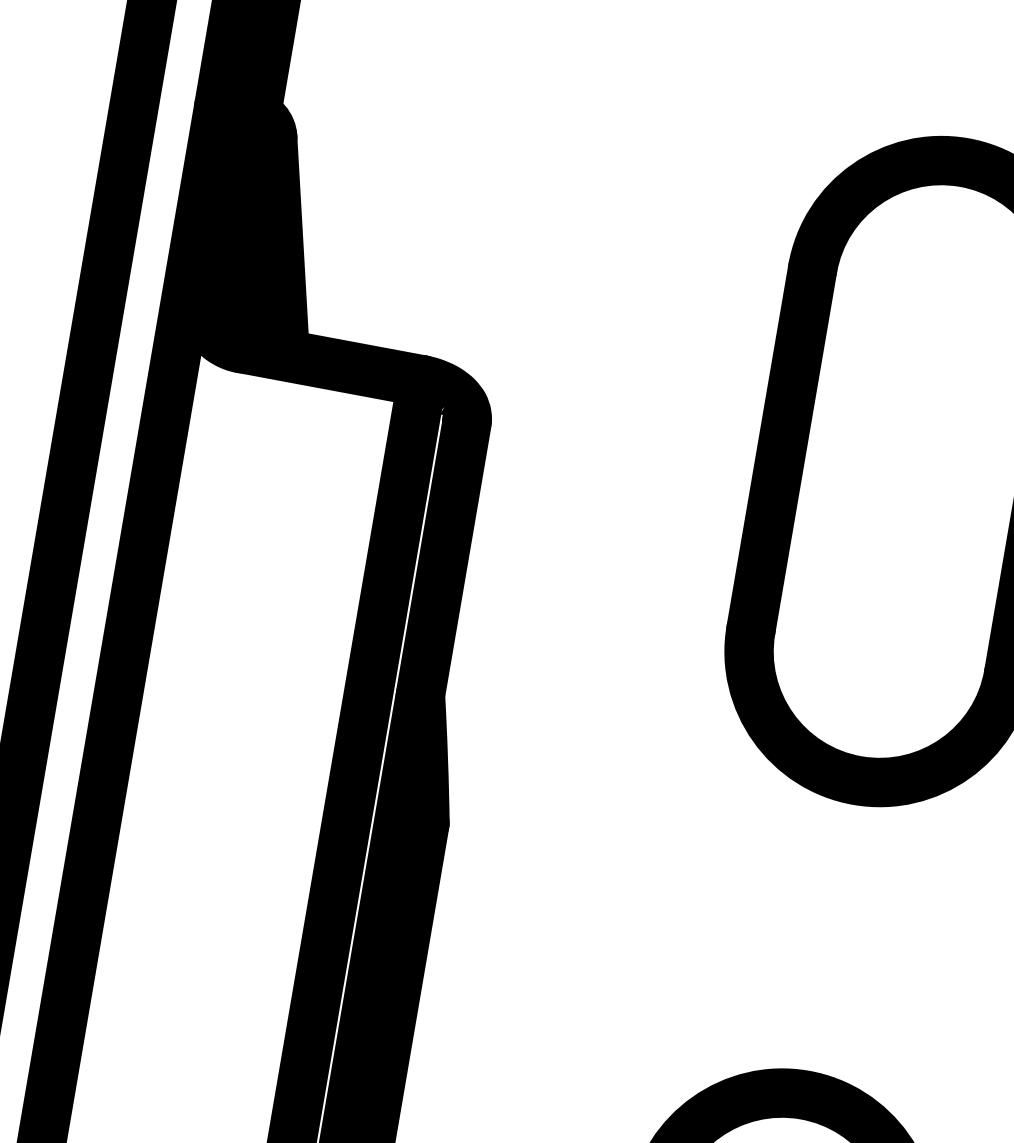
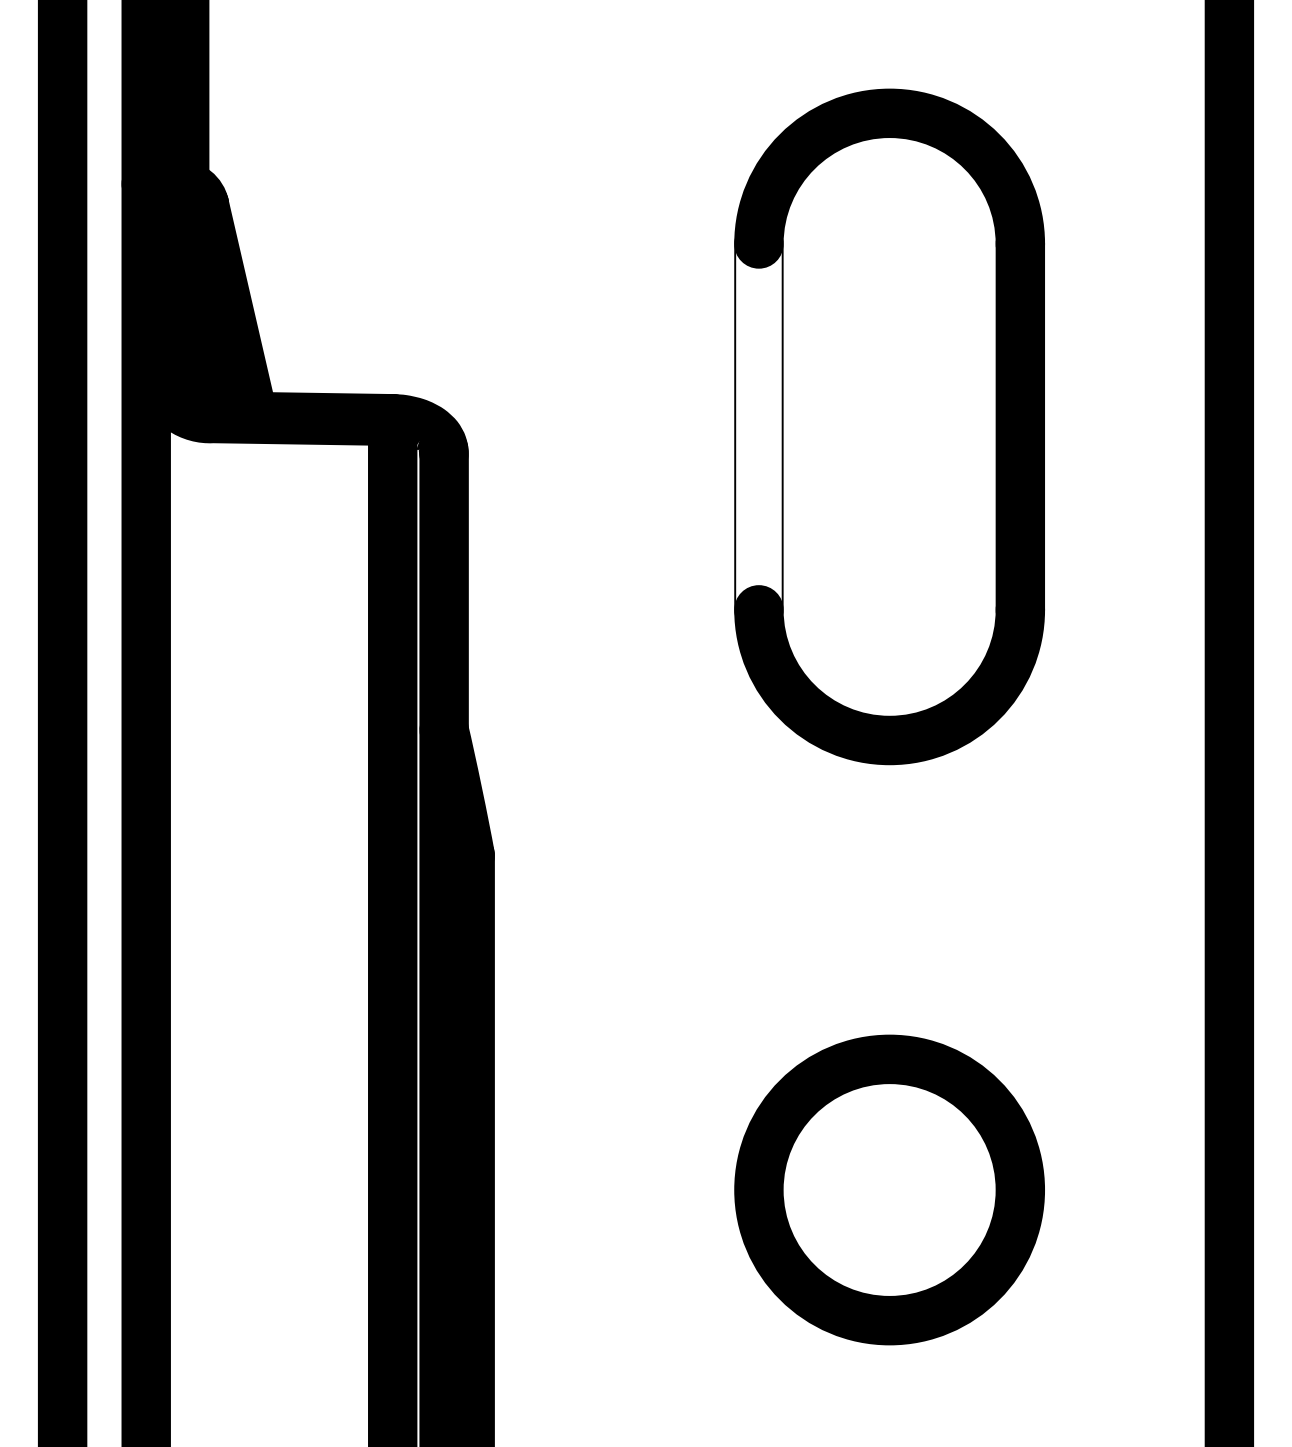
fill: (781, 449) -> (758, 426), removed

